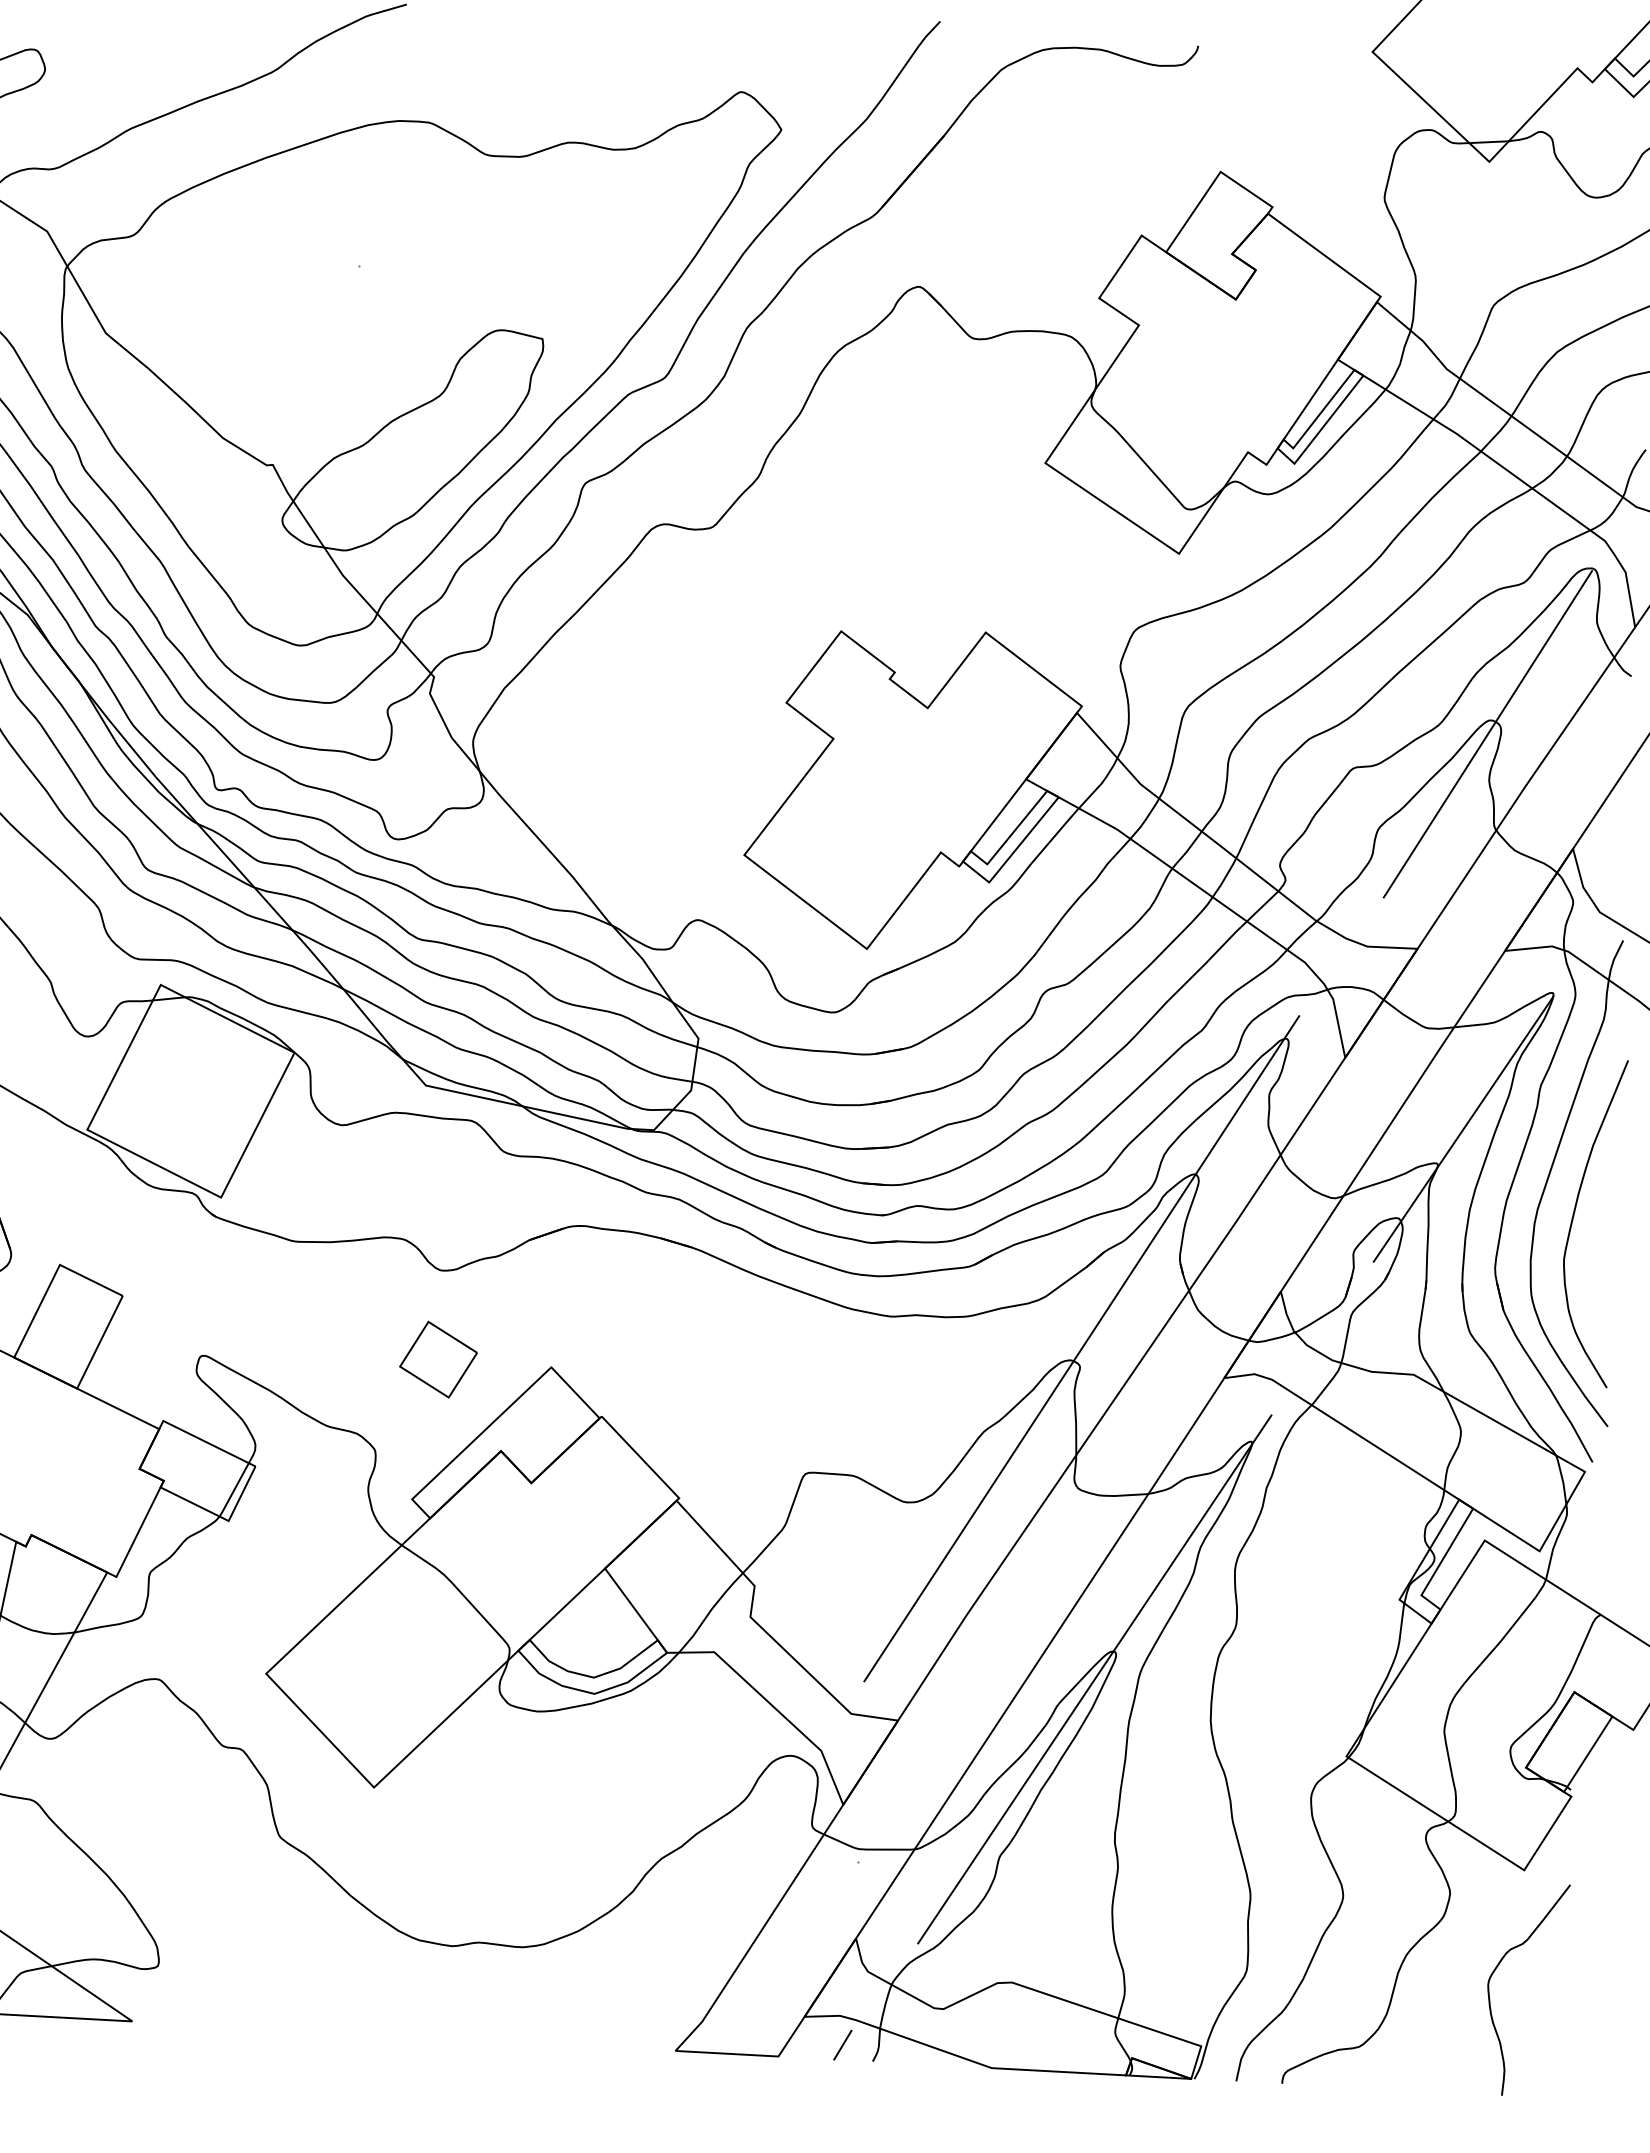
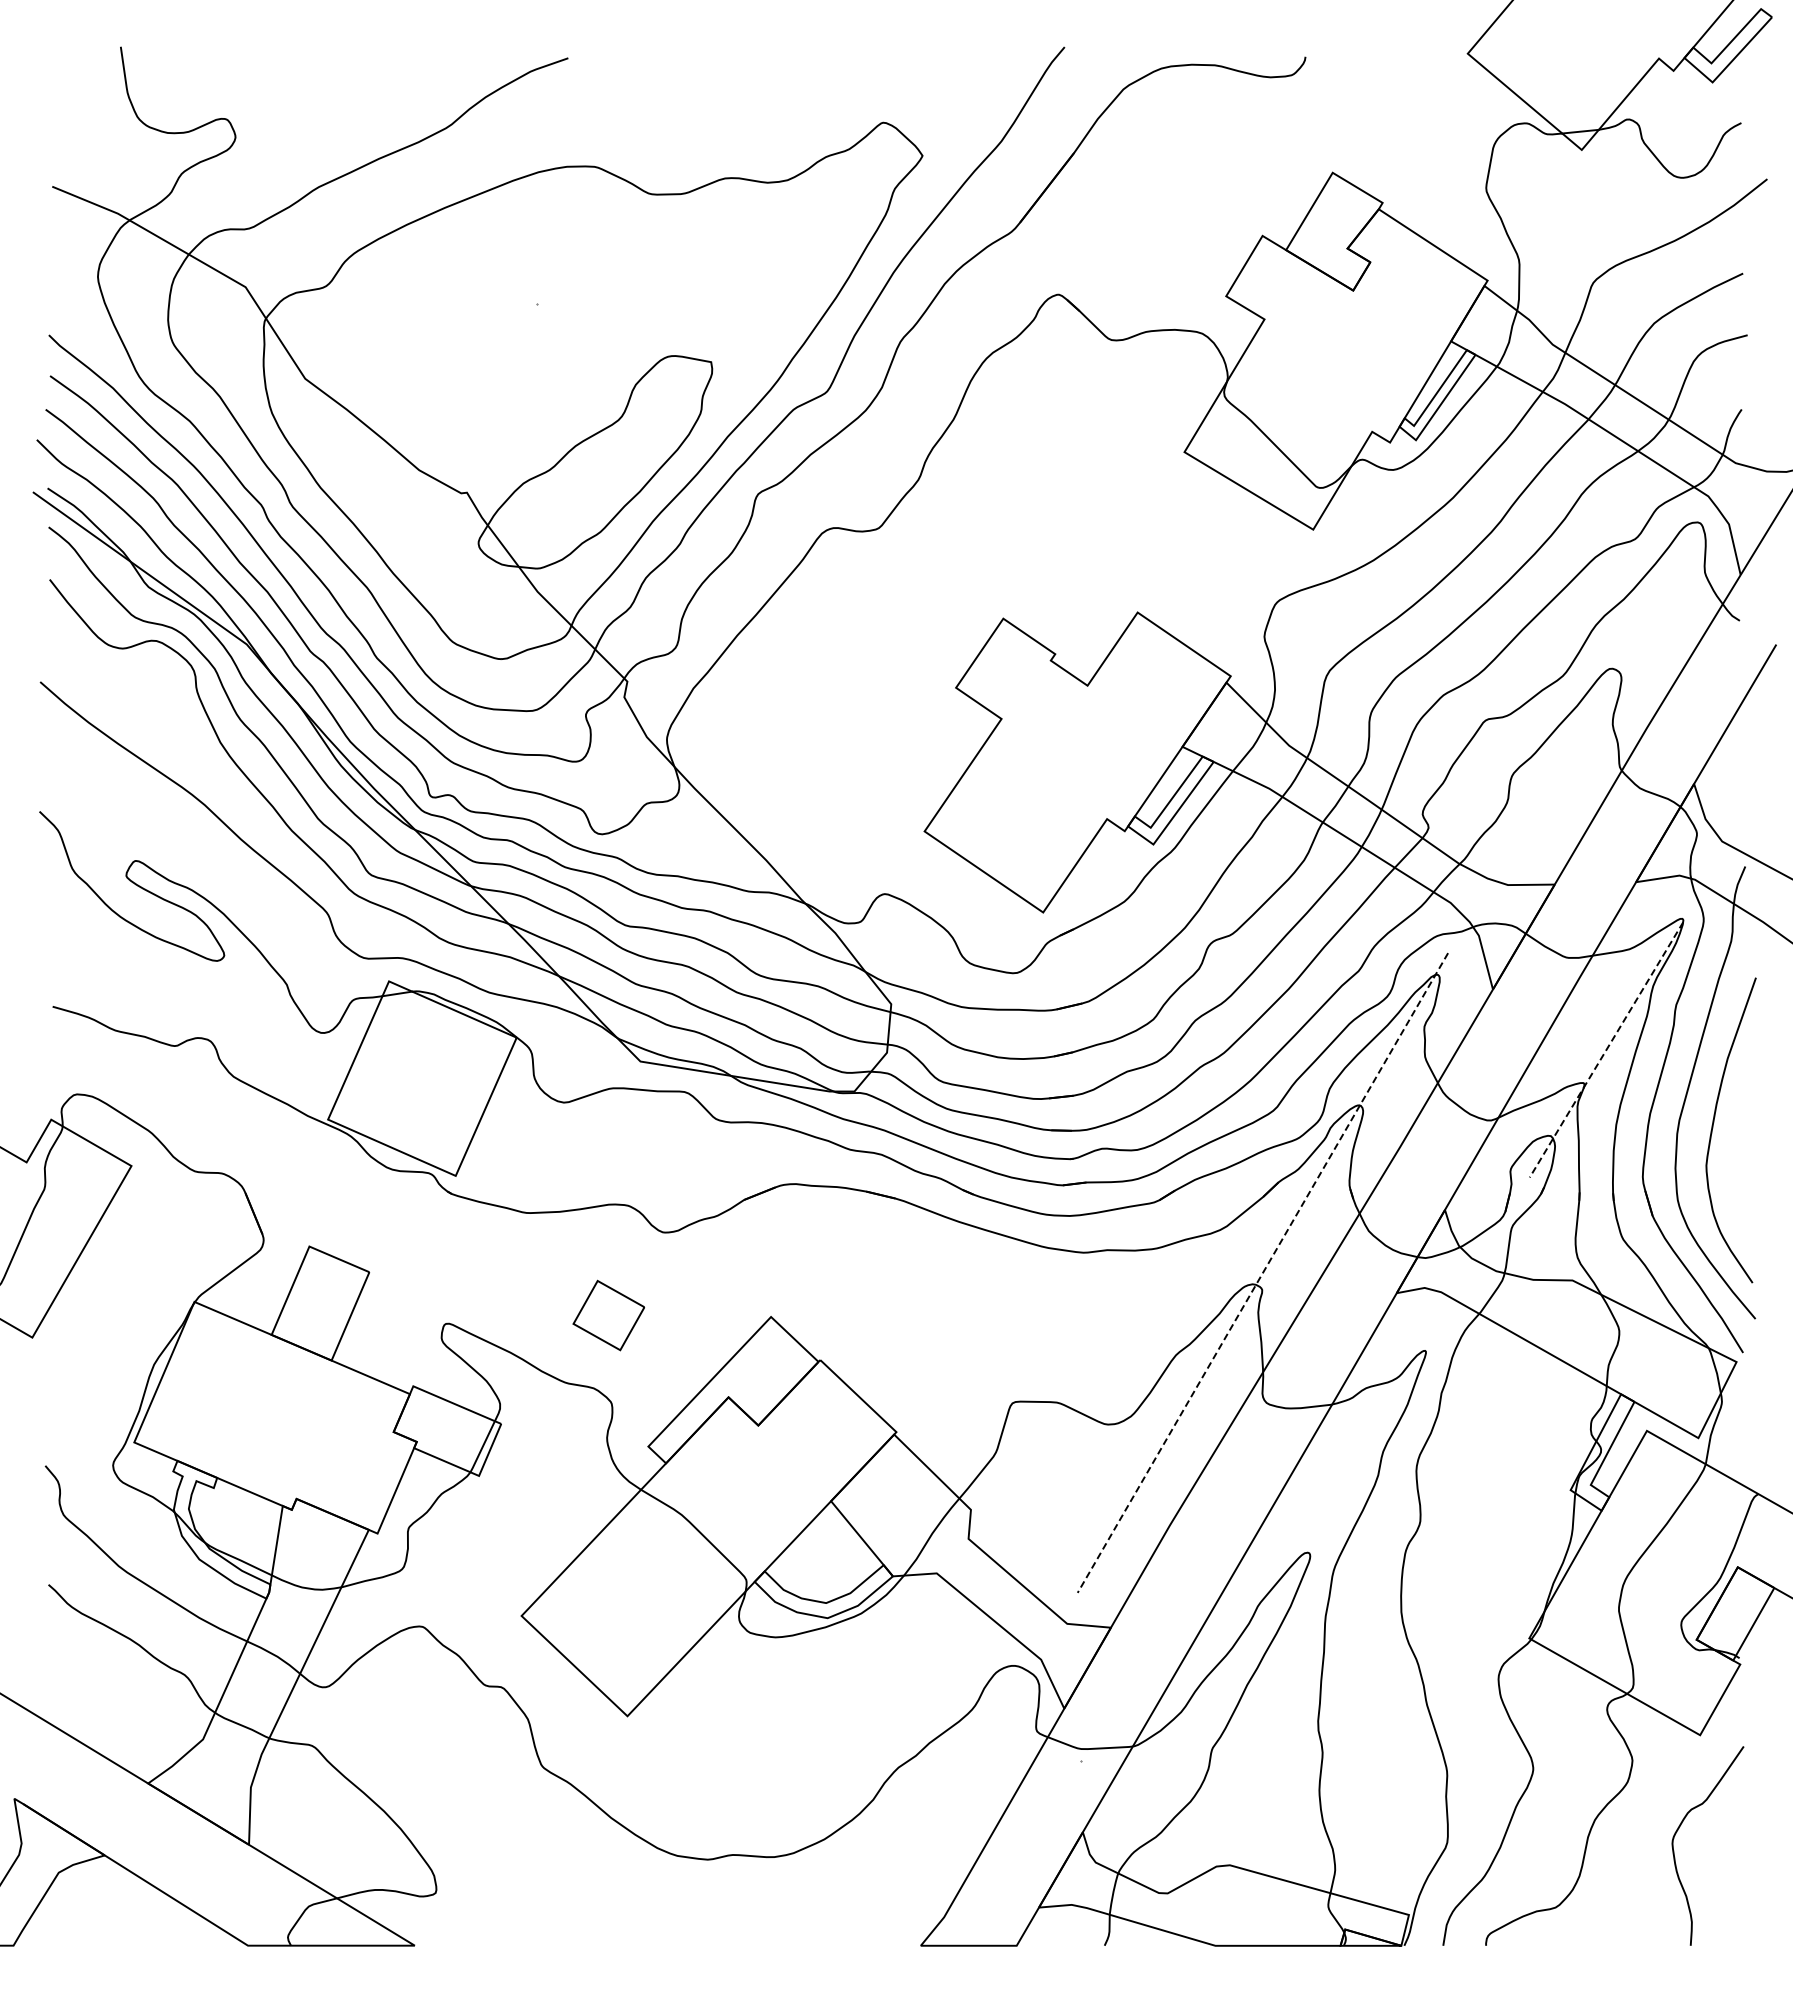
line: (1487, 733) -> (1608, 681), removed
line: (1463, 1128) -> (1606, 1049), solid -> dashed
line: (1081, 1349) -> (1262, 1273), solid -> dashed
part: (438, 1359) -> (608, 1315), moved
line: (1094, 1679) -> (1291, 1579), removed
line: (842, 2044) -> (1075, 1931), removed

